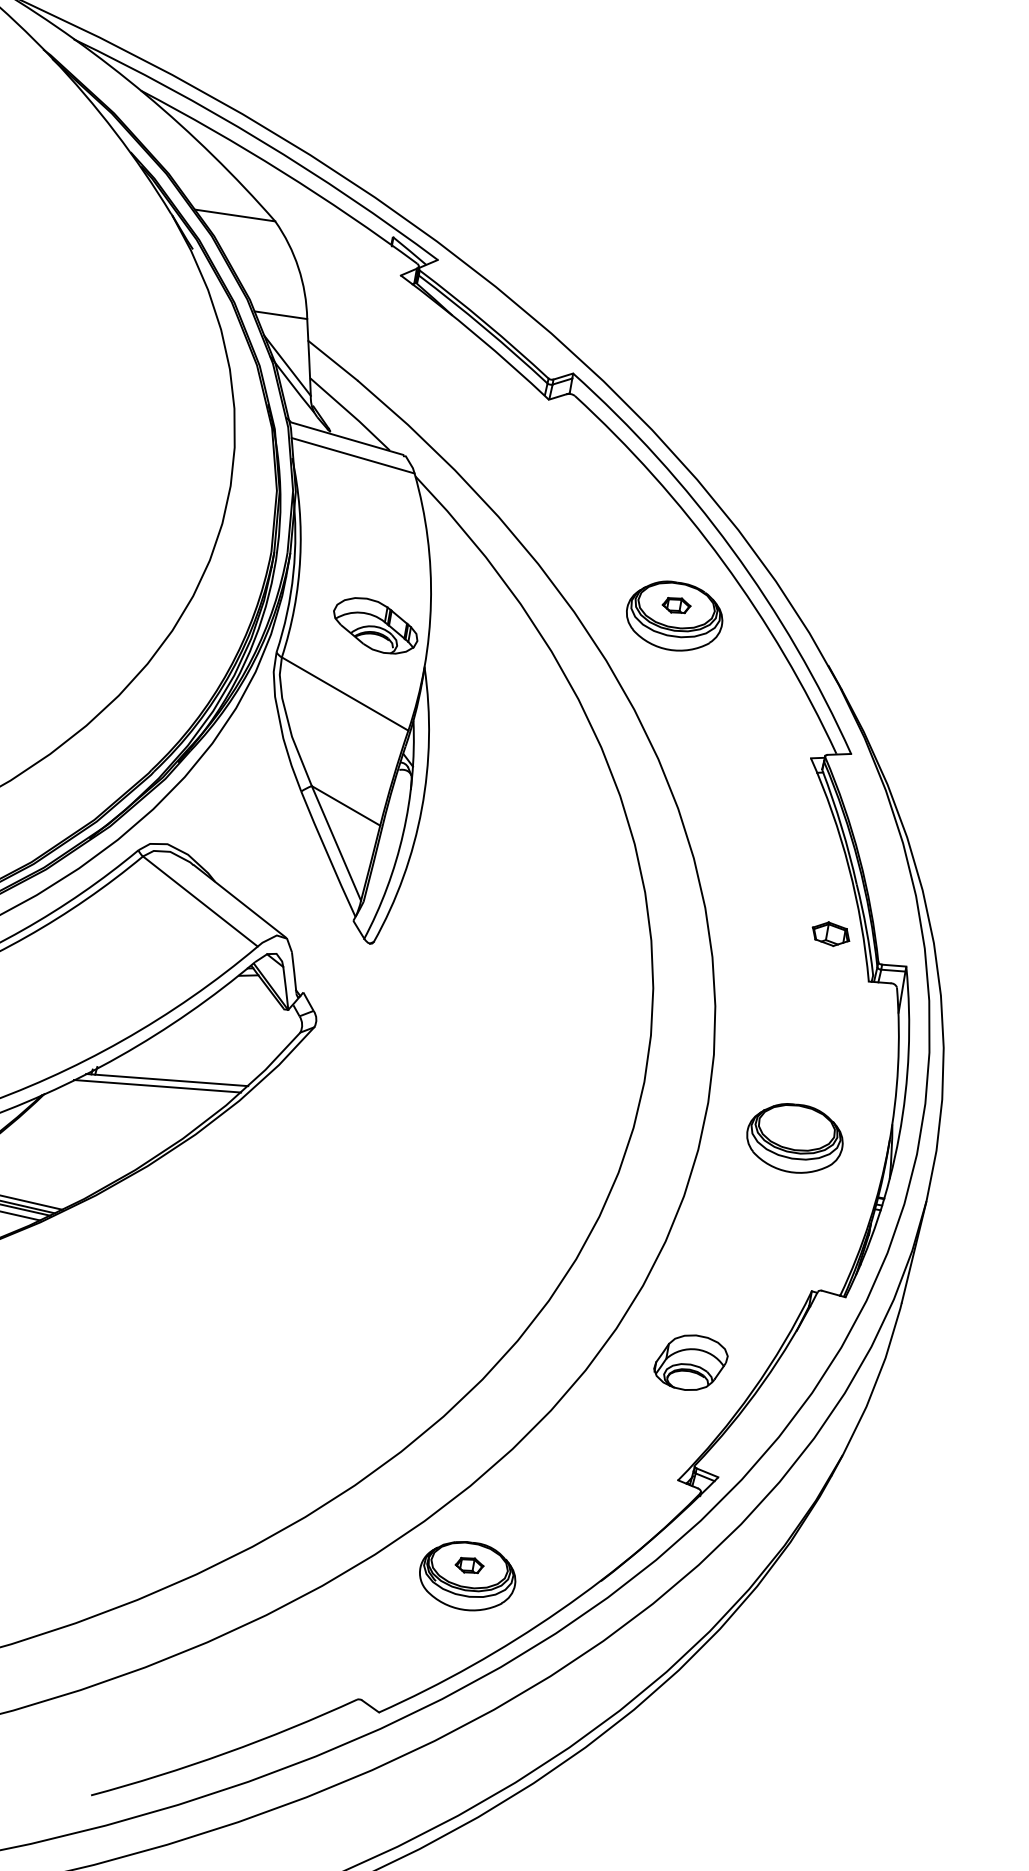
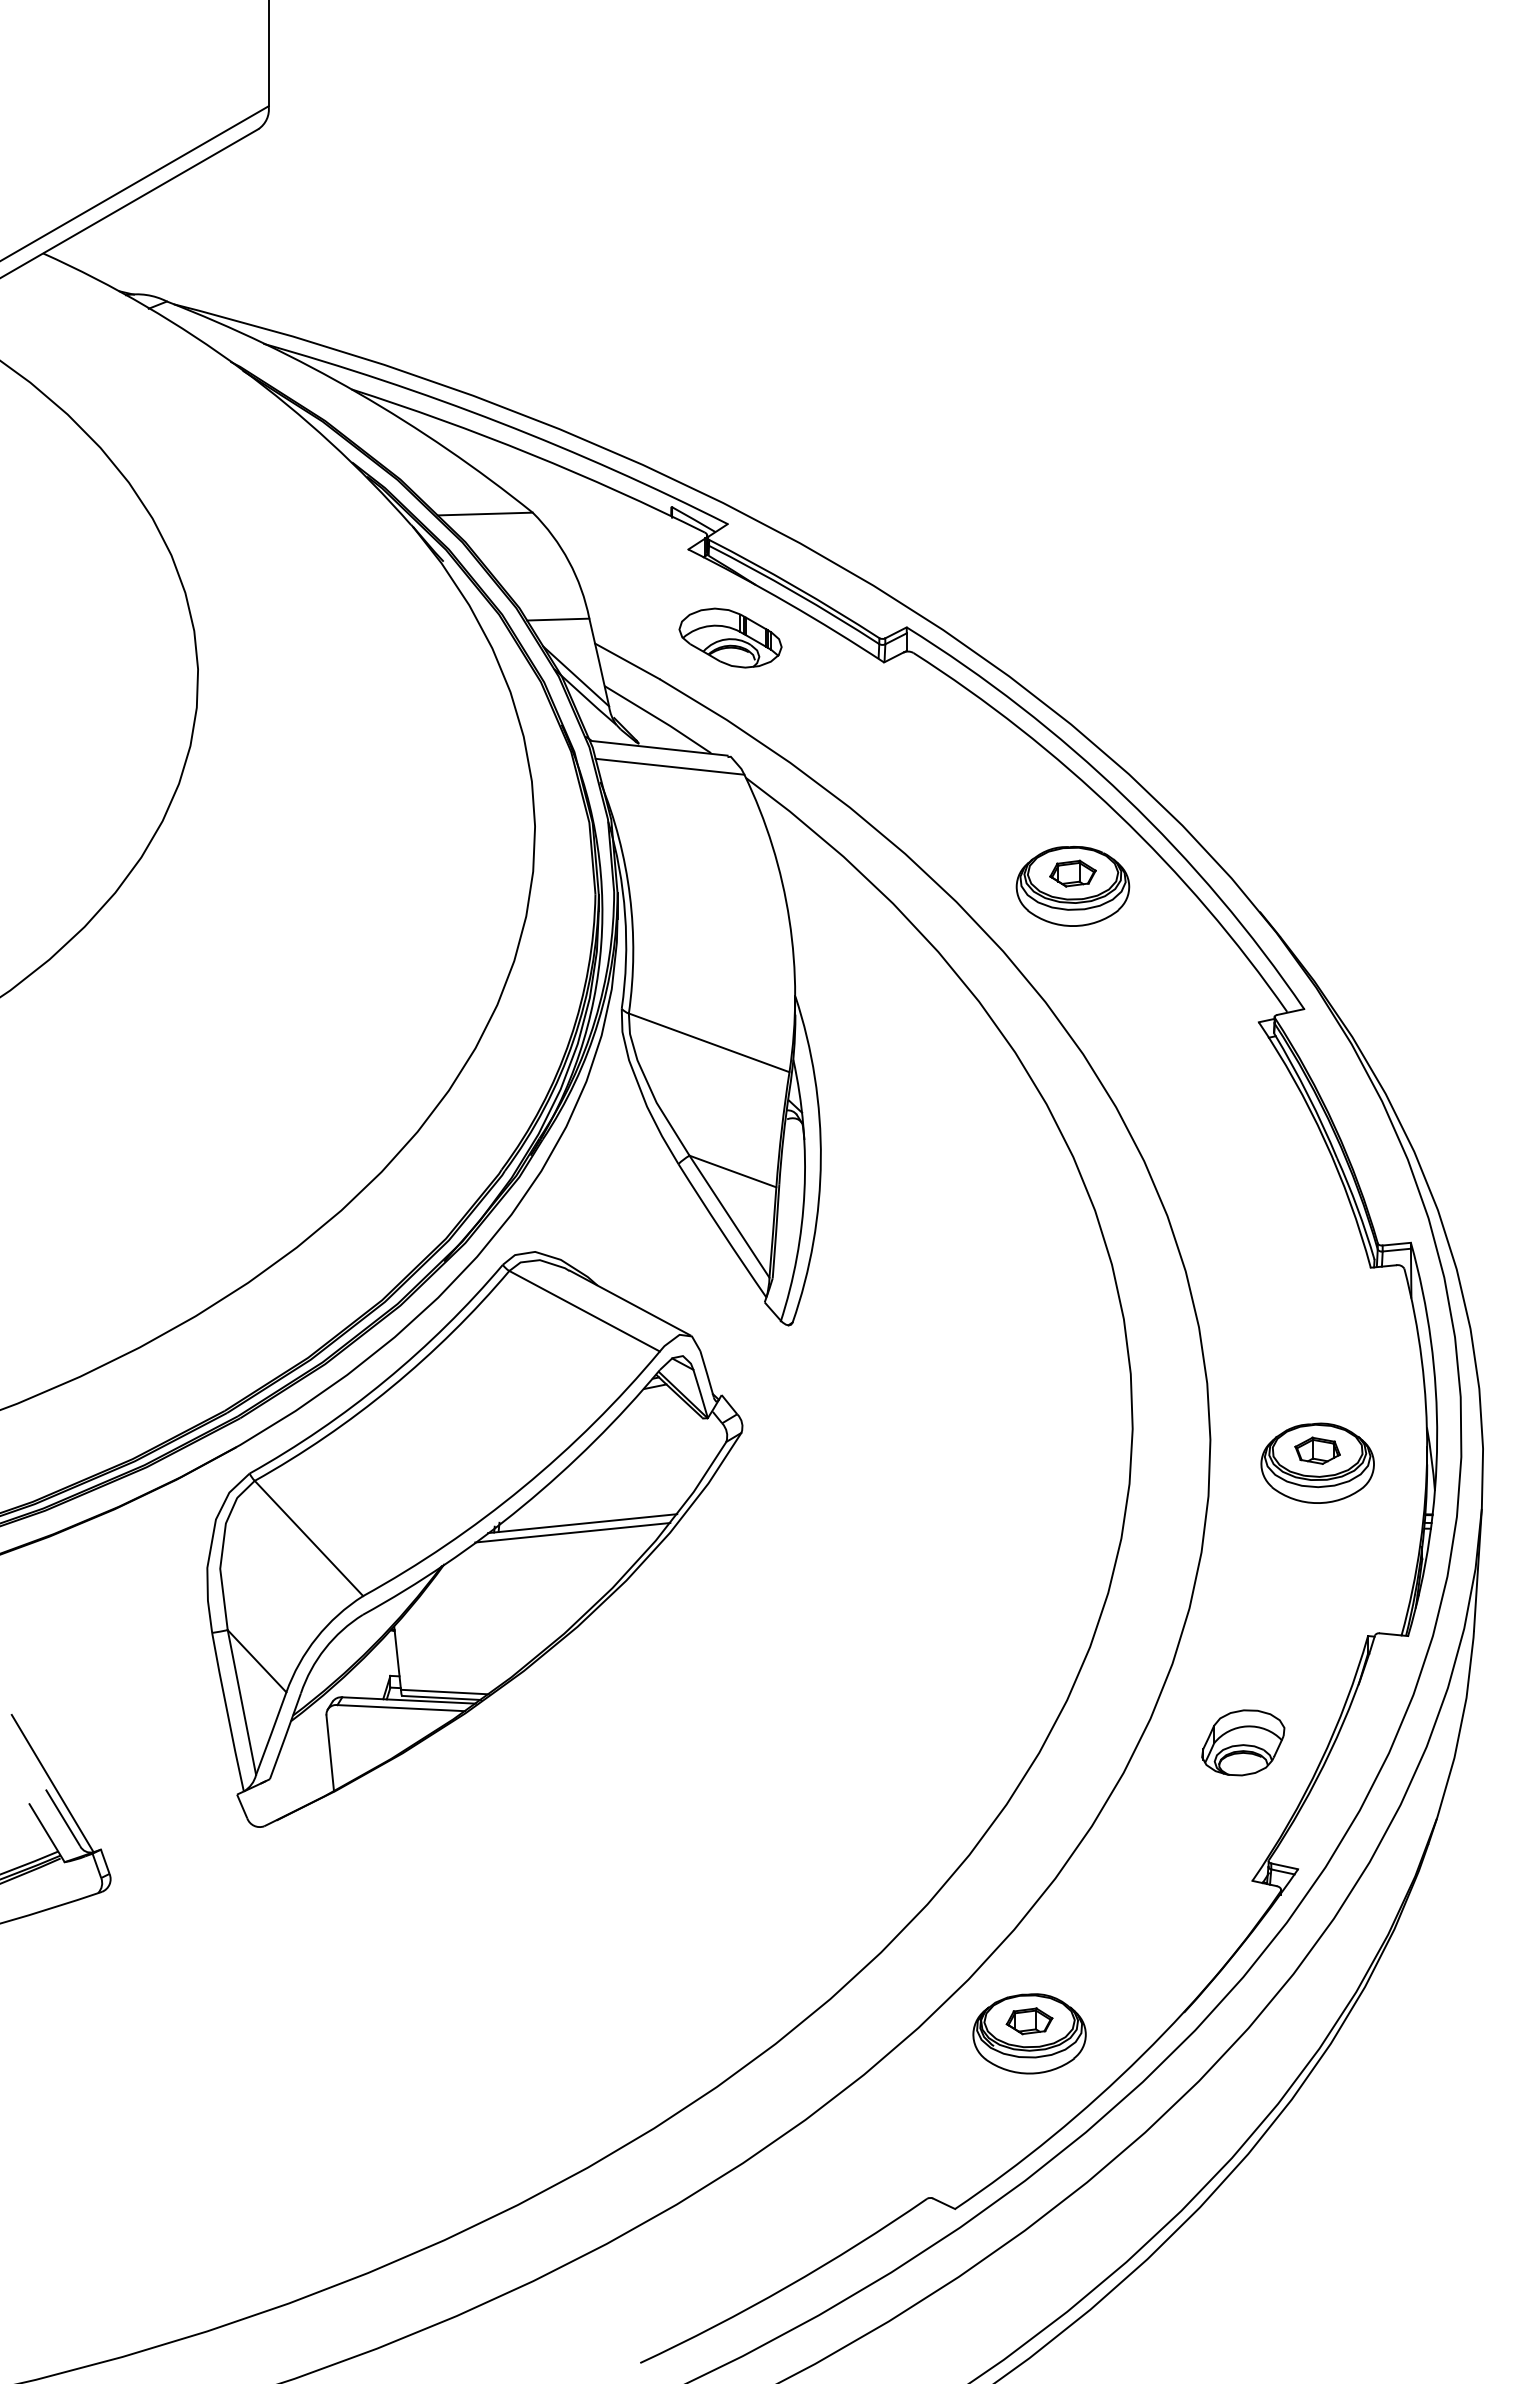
part: (676, 605) -> (1072, 873), size x1.43
part: (375, 625) -> (730, 637), moved
part: (830, 933) -> (1317, 1450), moved
part: (469, 1565) -> (1029, 2021), size x1.43

